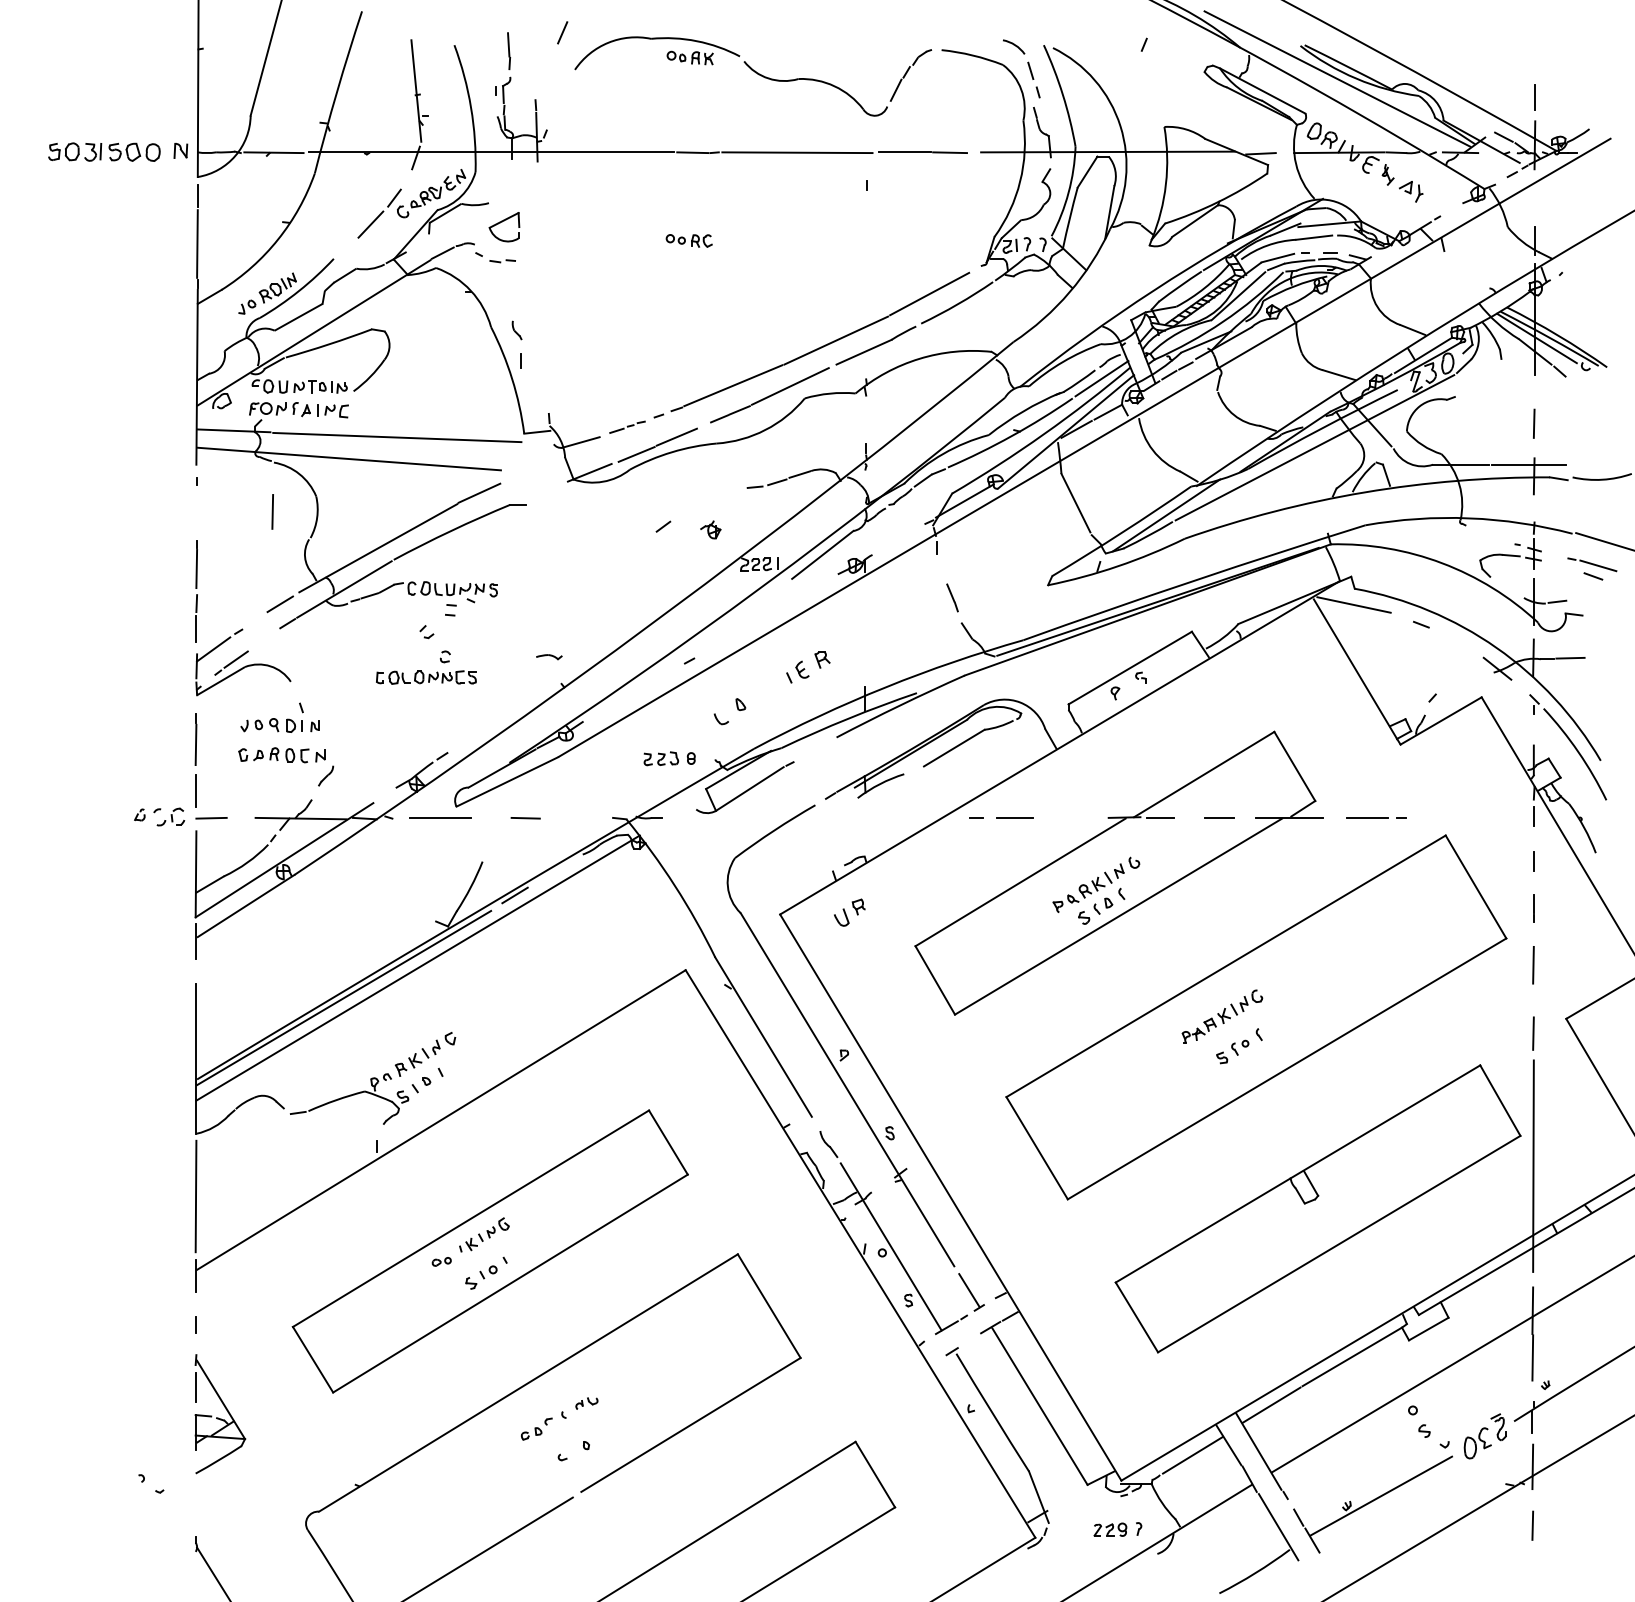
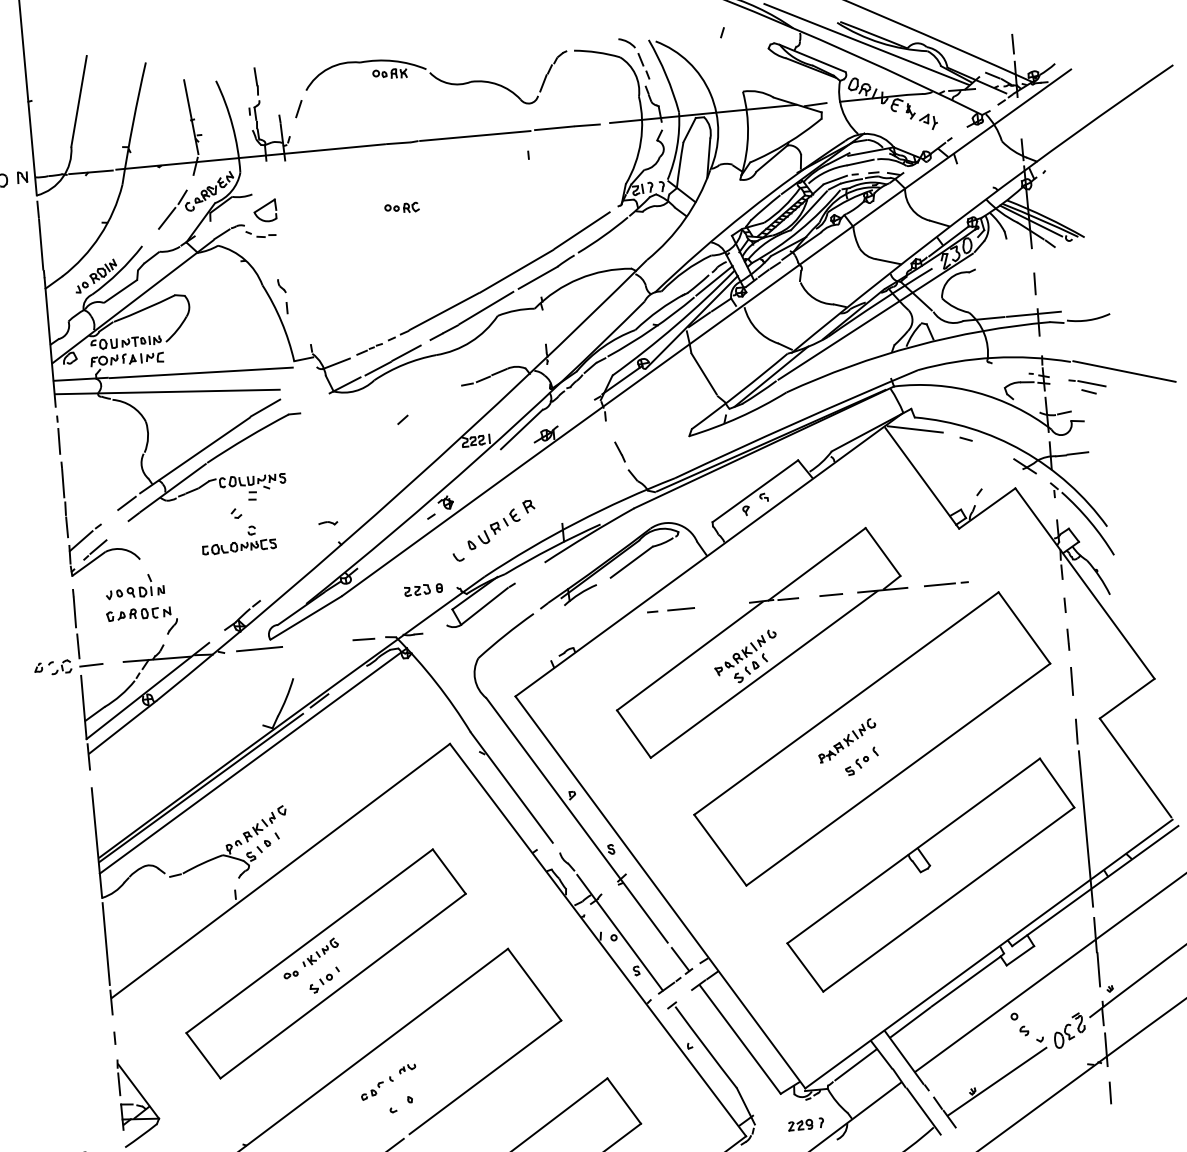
line: (562, 32) -> (298, 108), moved
line: (272, 511) -> (59, 441), moved
part: (710, 529) -> (445, 502), moved
line: (525, 818) -> (363, 639), moved
part: (849, 912) -> (489, 533), moved

